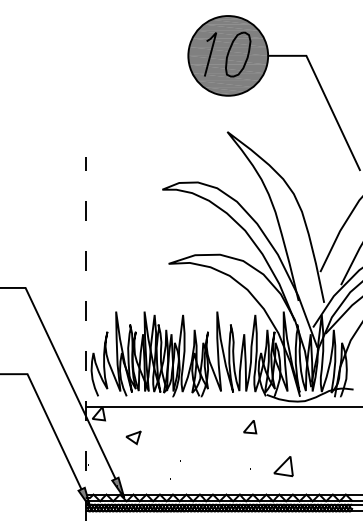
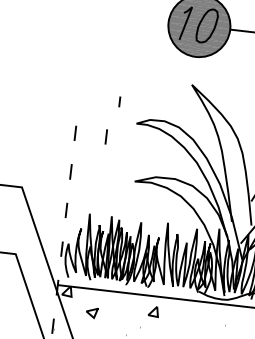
line: (85, 163) -> (119, 101), moved
line: (125, 210) -> (106, 136), added
part: (250, 427) -> (153, 311), moved

